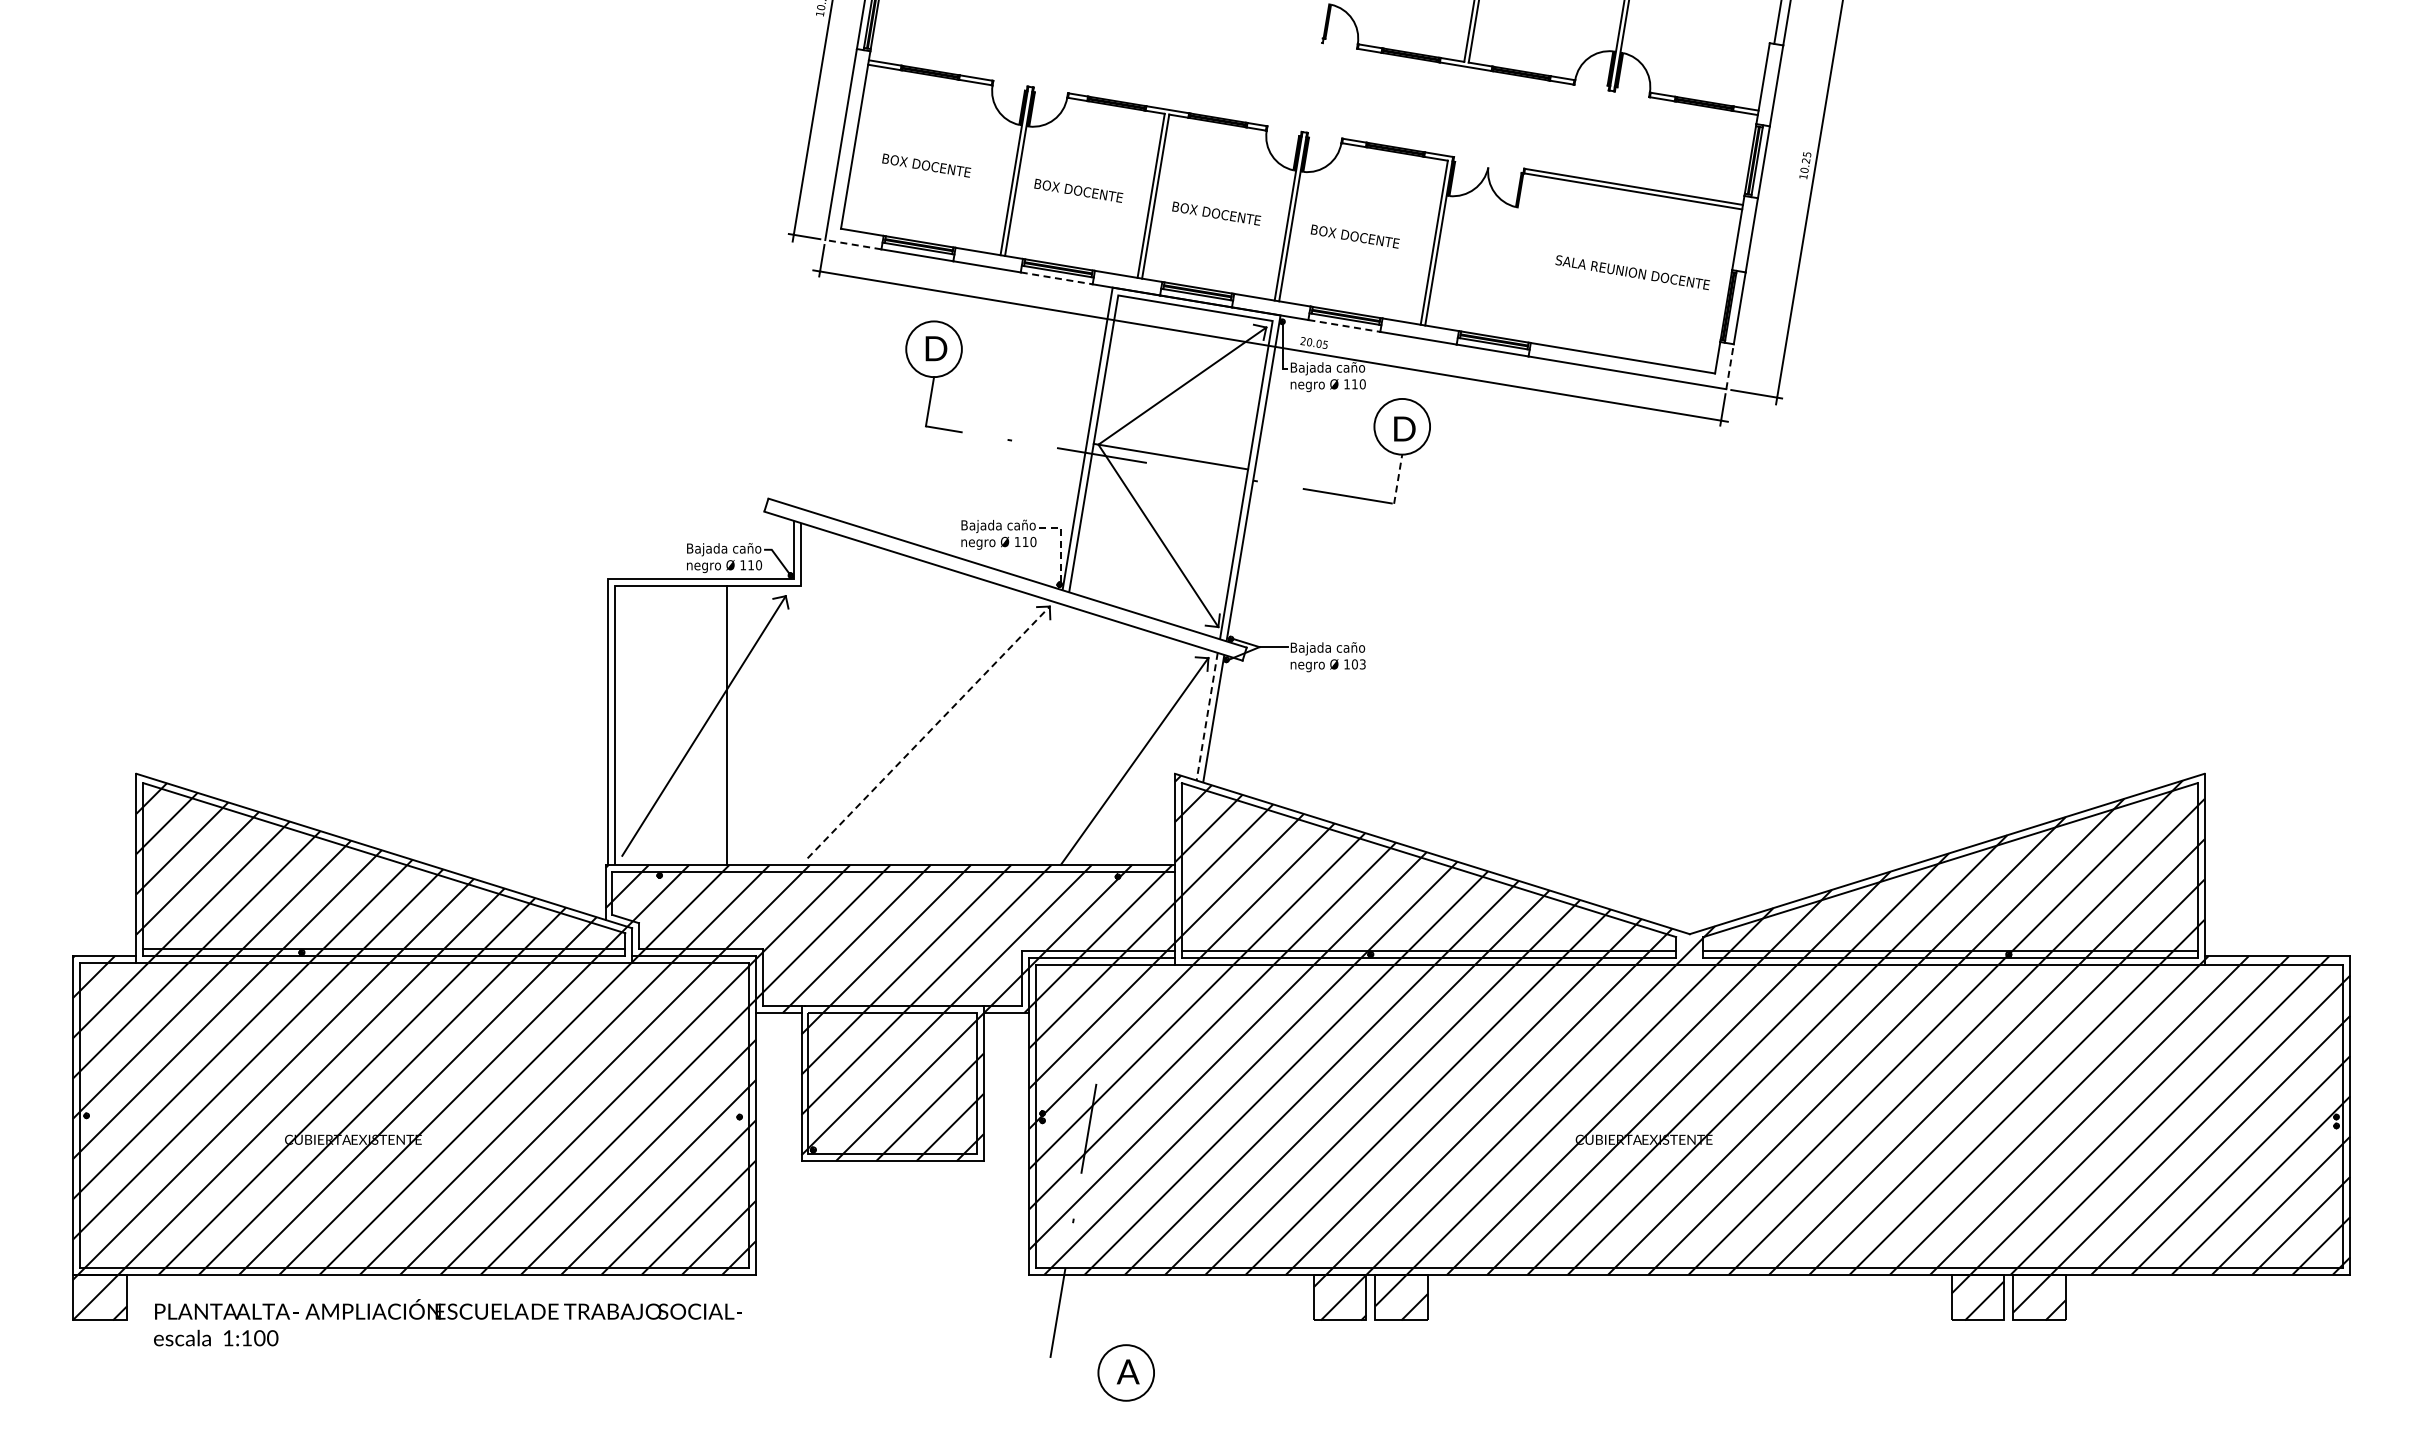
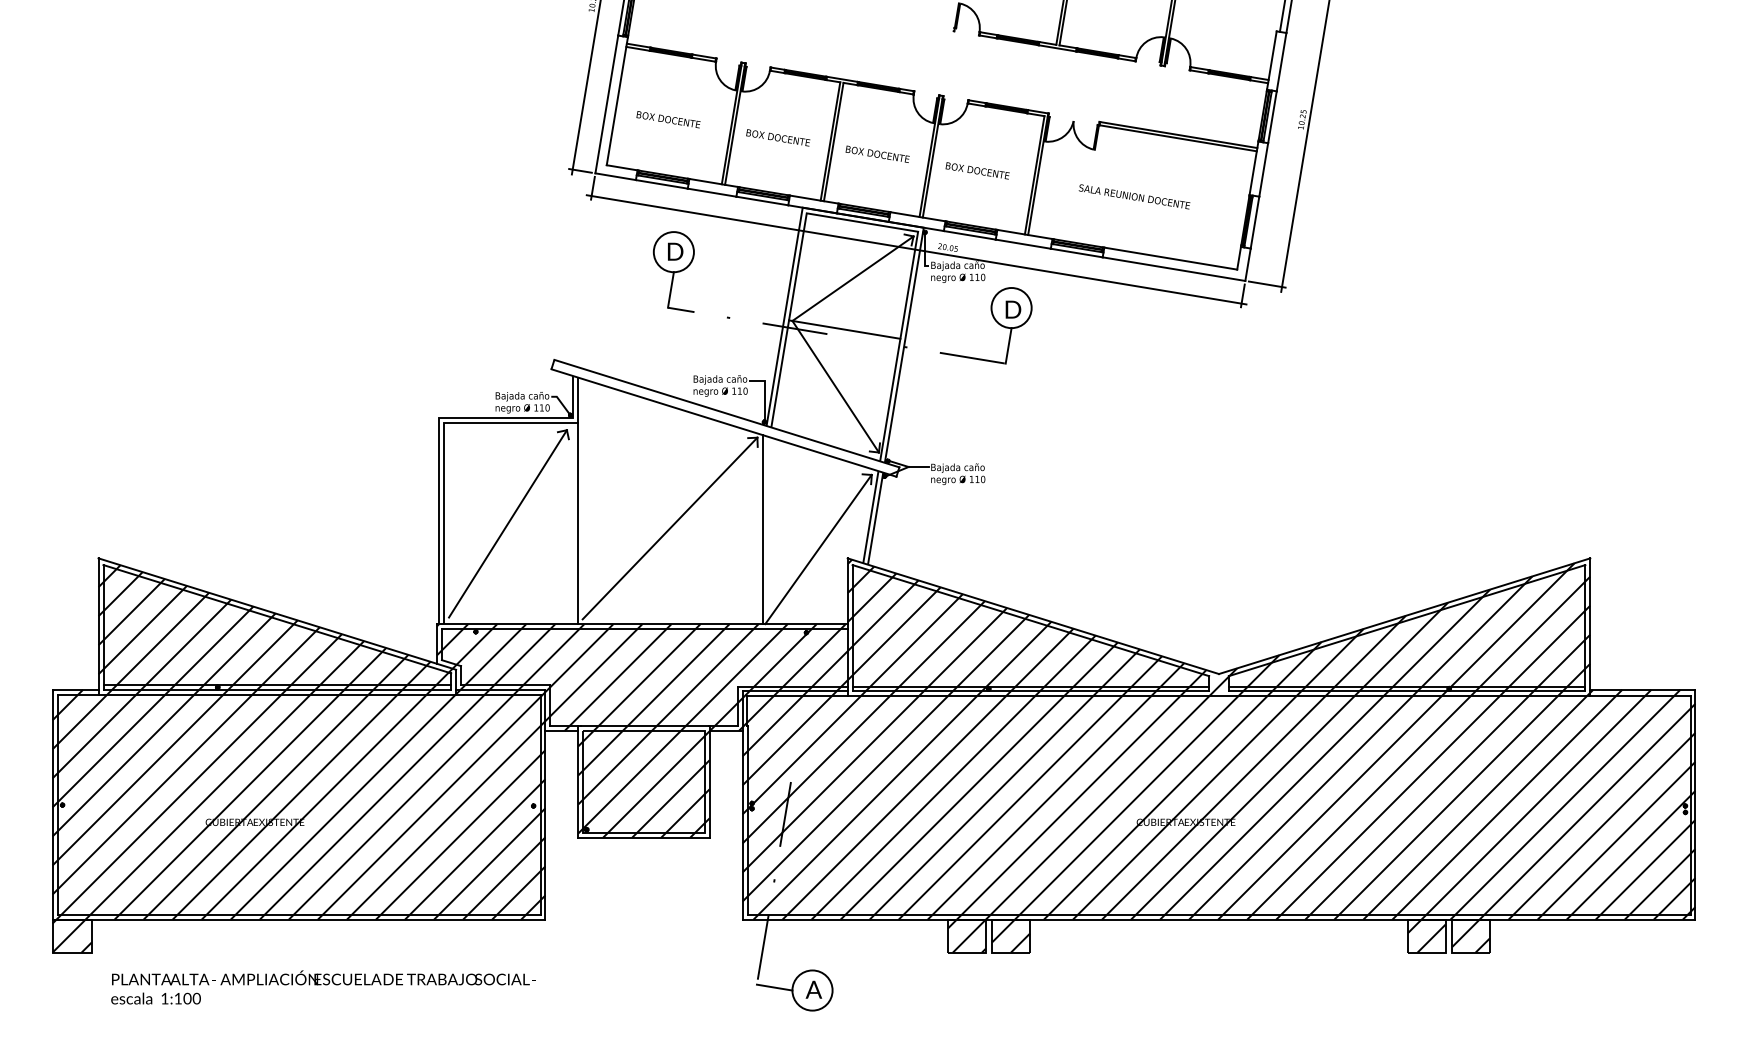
line: (852, 244) -> (615, 176), dashed -> solid
text: (1632, 272) -> (1134, 196), moved
line: (1057, 278) -> (762, 201), dashed -> solid
line: (1344, 326) -> (969, 235), dashed -> solid
line: (1730, 366) -> (1248, 264), dashed -> solid
line: (1398, 479) -> (1008, 346), dashed -> solid
line: (1060, 542) -> (765, 391), dashed -> solid
text: (1358, 664) -> (980, 479), 103 -> 110
line: (1207, 716) -> (871, 517), dashed -> solid
line: (726, 724) -> (577, 522), moved
line: (928, 732) -> (669, 528), dashed -> solid
line: (1057, 733) -> (762, 529), added
text: (447, 1322) -> (322, 987), moved
line: (1073, 1368) -> (774, 987), added

